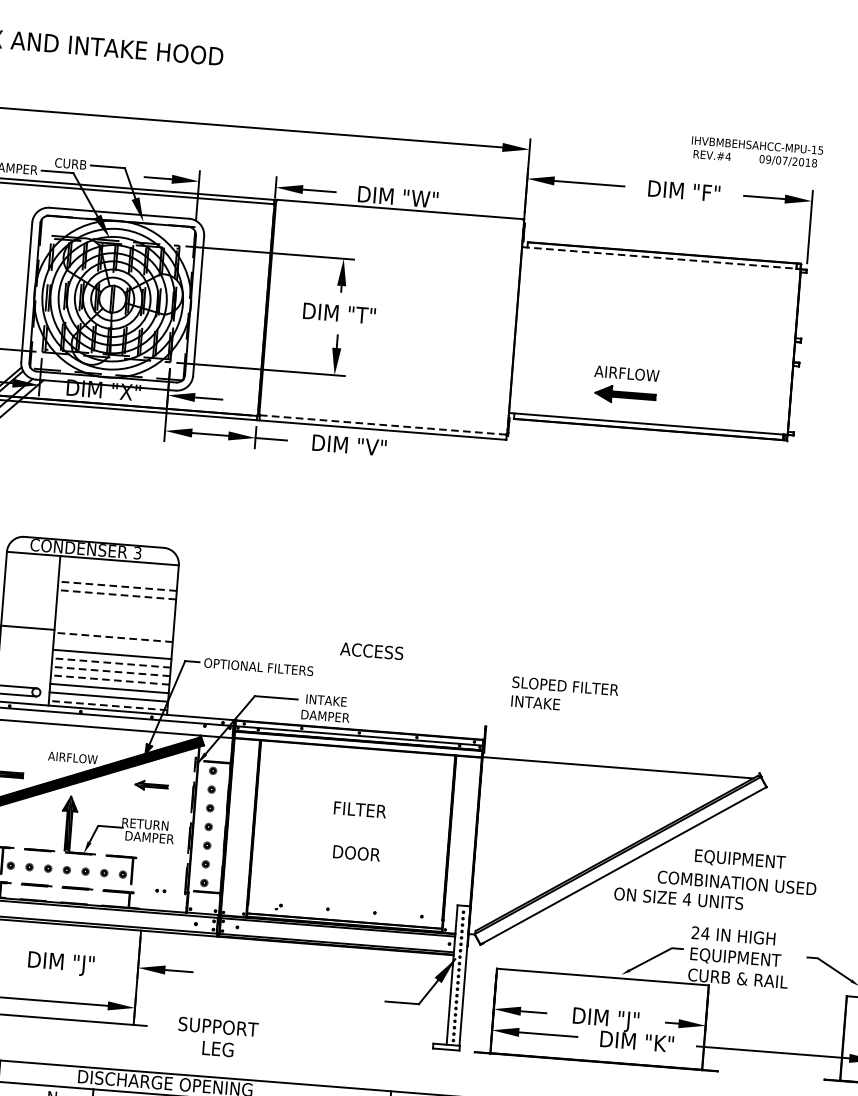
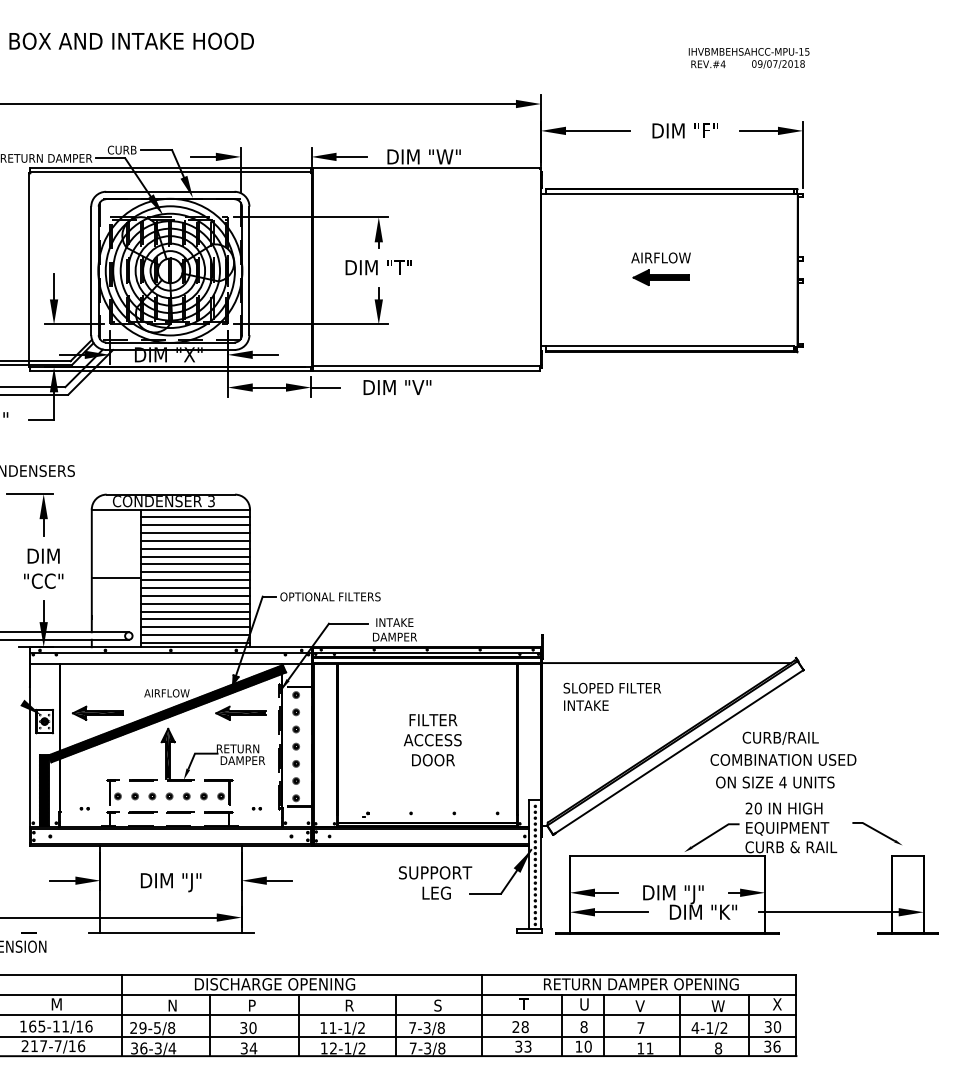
text: (756, 152) -> (748, 58), moved
line: (659, 257) -> (667, 193), dashed -> solid
part: (625, 385) -> (660, 268), moved
line: (383, 425) -> (427, 366), dashed -> solid
line: (118, 569) -> (195, 517), added
line: (118, 578) -> (195, 525), added
line: (117, 586) -> (195, 533), dashed -> solid
line: (116, 594) -> (195, 540), dashed -> solid
line: (116, 603) -> (195, 548), added
line: (115, 611) -> (195, 556), added
line: (114, 620) -> (195, 564), added
line: (114, 629) -> (195, 572), added
line: (113, 637) -> (195, 580), dashed -> solid
line: (112, 646) -> (195, 588), added
text: (371, 651) -> (432, 740), moved
line: (111, 662) -> (195, 603), dashed -> solid
line: (110, 671) -> (195, 611), dashed -> solid
line: (110, 680) -> (195, 619), dashed -> solid
text: (563, 695) -> (611, 696), moved
line: (108, 705) -> (195, 642), dashed -> solid
part: (151, 785) -> (240, 712), size x1.67
text: (740, 859) -> (784, 738), EQUIPMENT -> CURB/RAIL
text: (679, 898) -> (775, 782), moved
text: (704, 933) -> (757, 808), 24 -> 20
text: (217, 1037) -> (435, 882), moved

